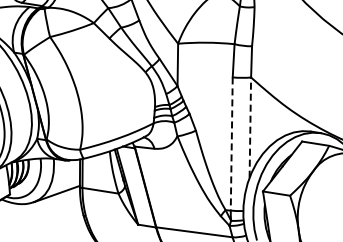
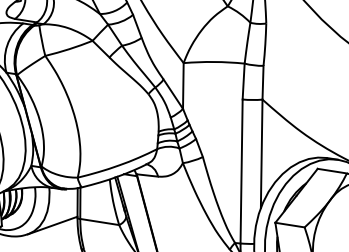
line: (250, 127) -> (261, 153), dashed -> solid
line: (231, 144) -> (241, 172), dashed -> solid

